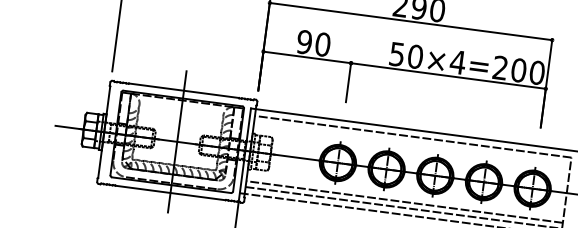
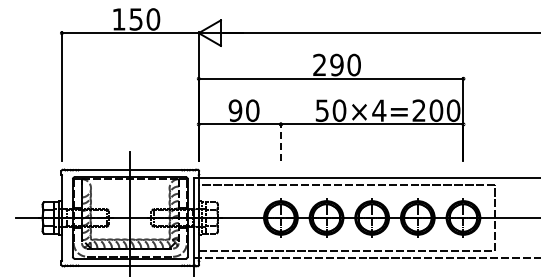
line: (348, 82) -> (280, 142), solid -> dashed
line: (404, 201) -> (346, 245), removed

